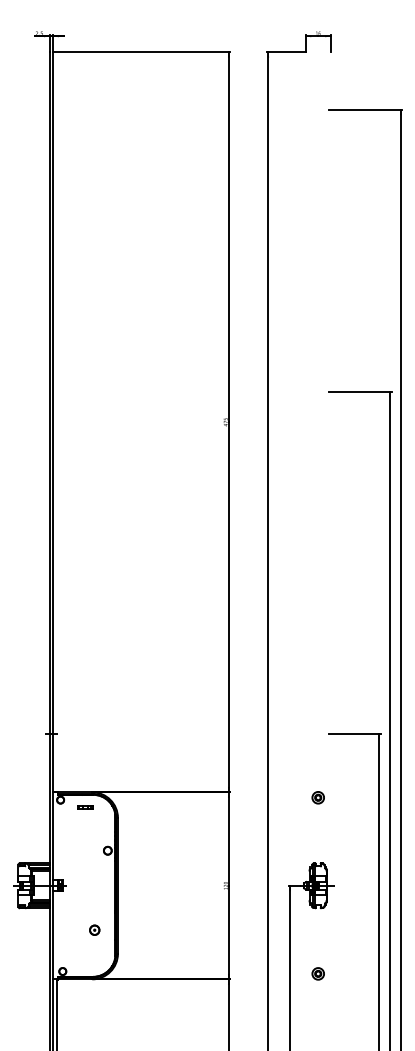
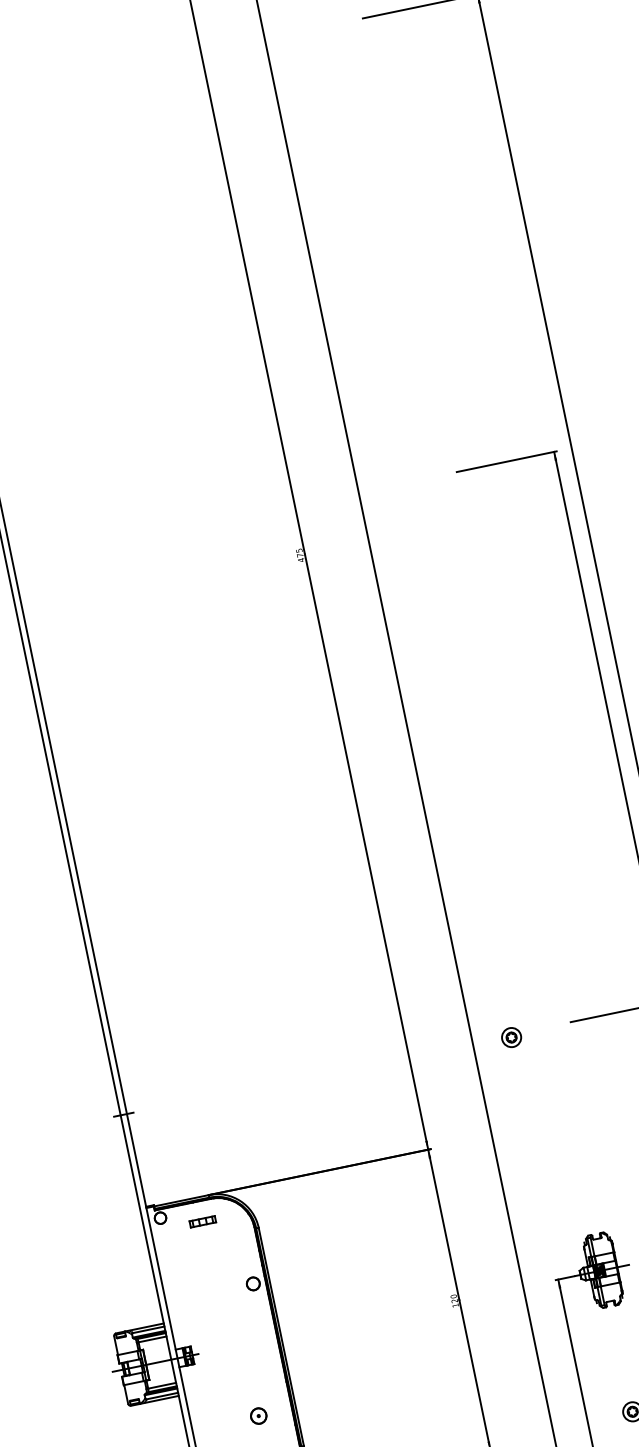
part: (317, 797) -> (510, 1037), moved

